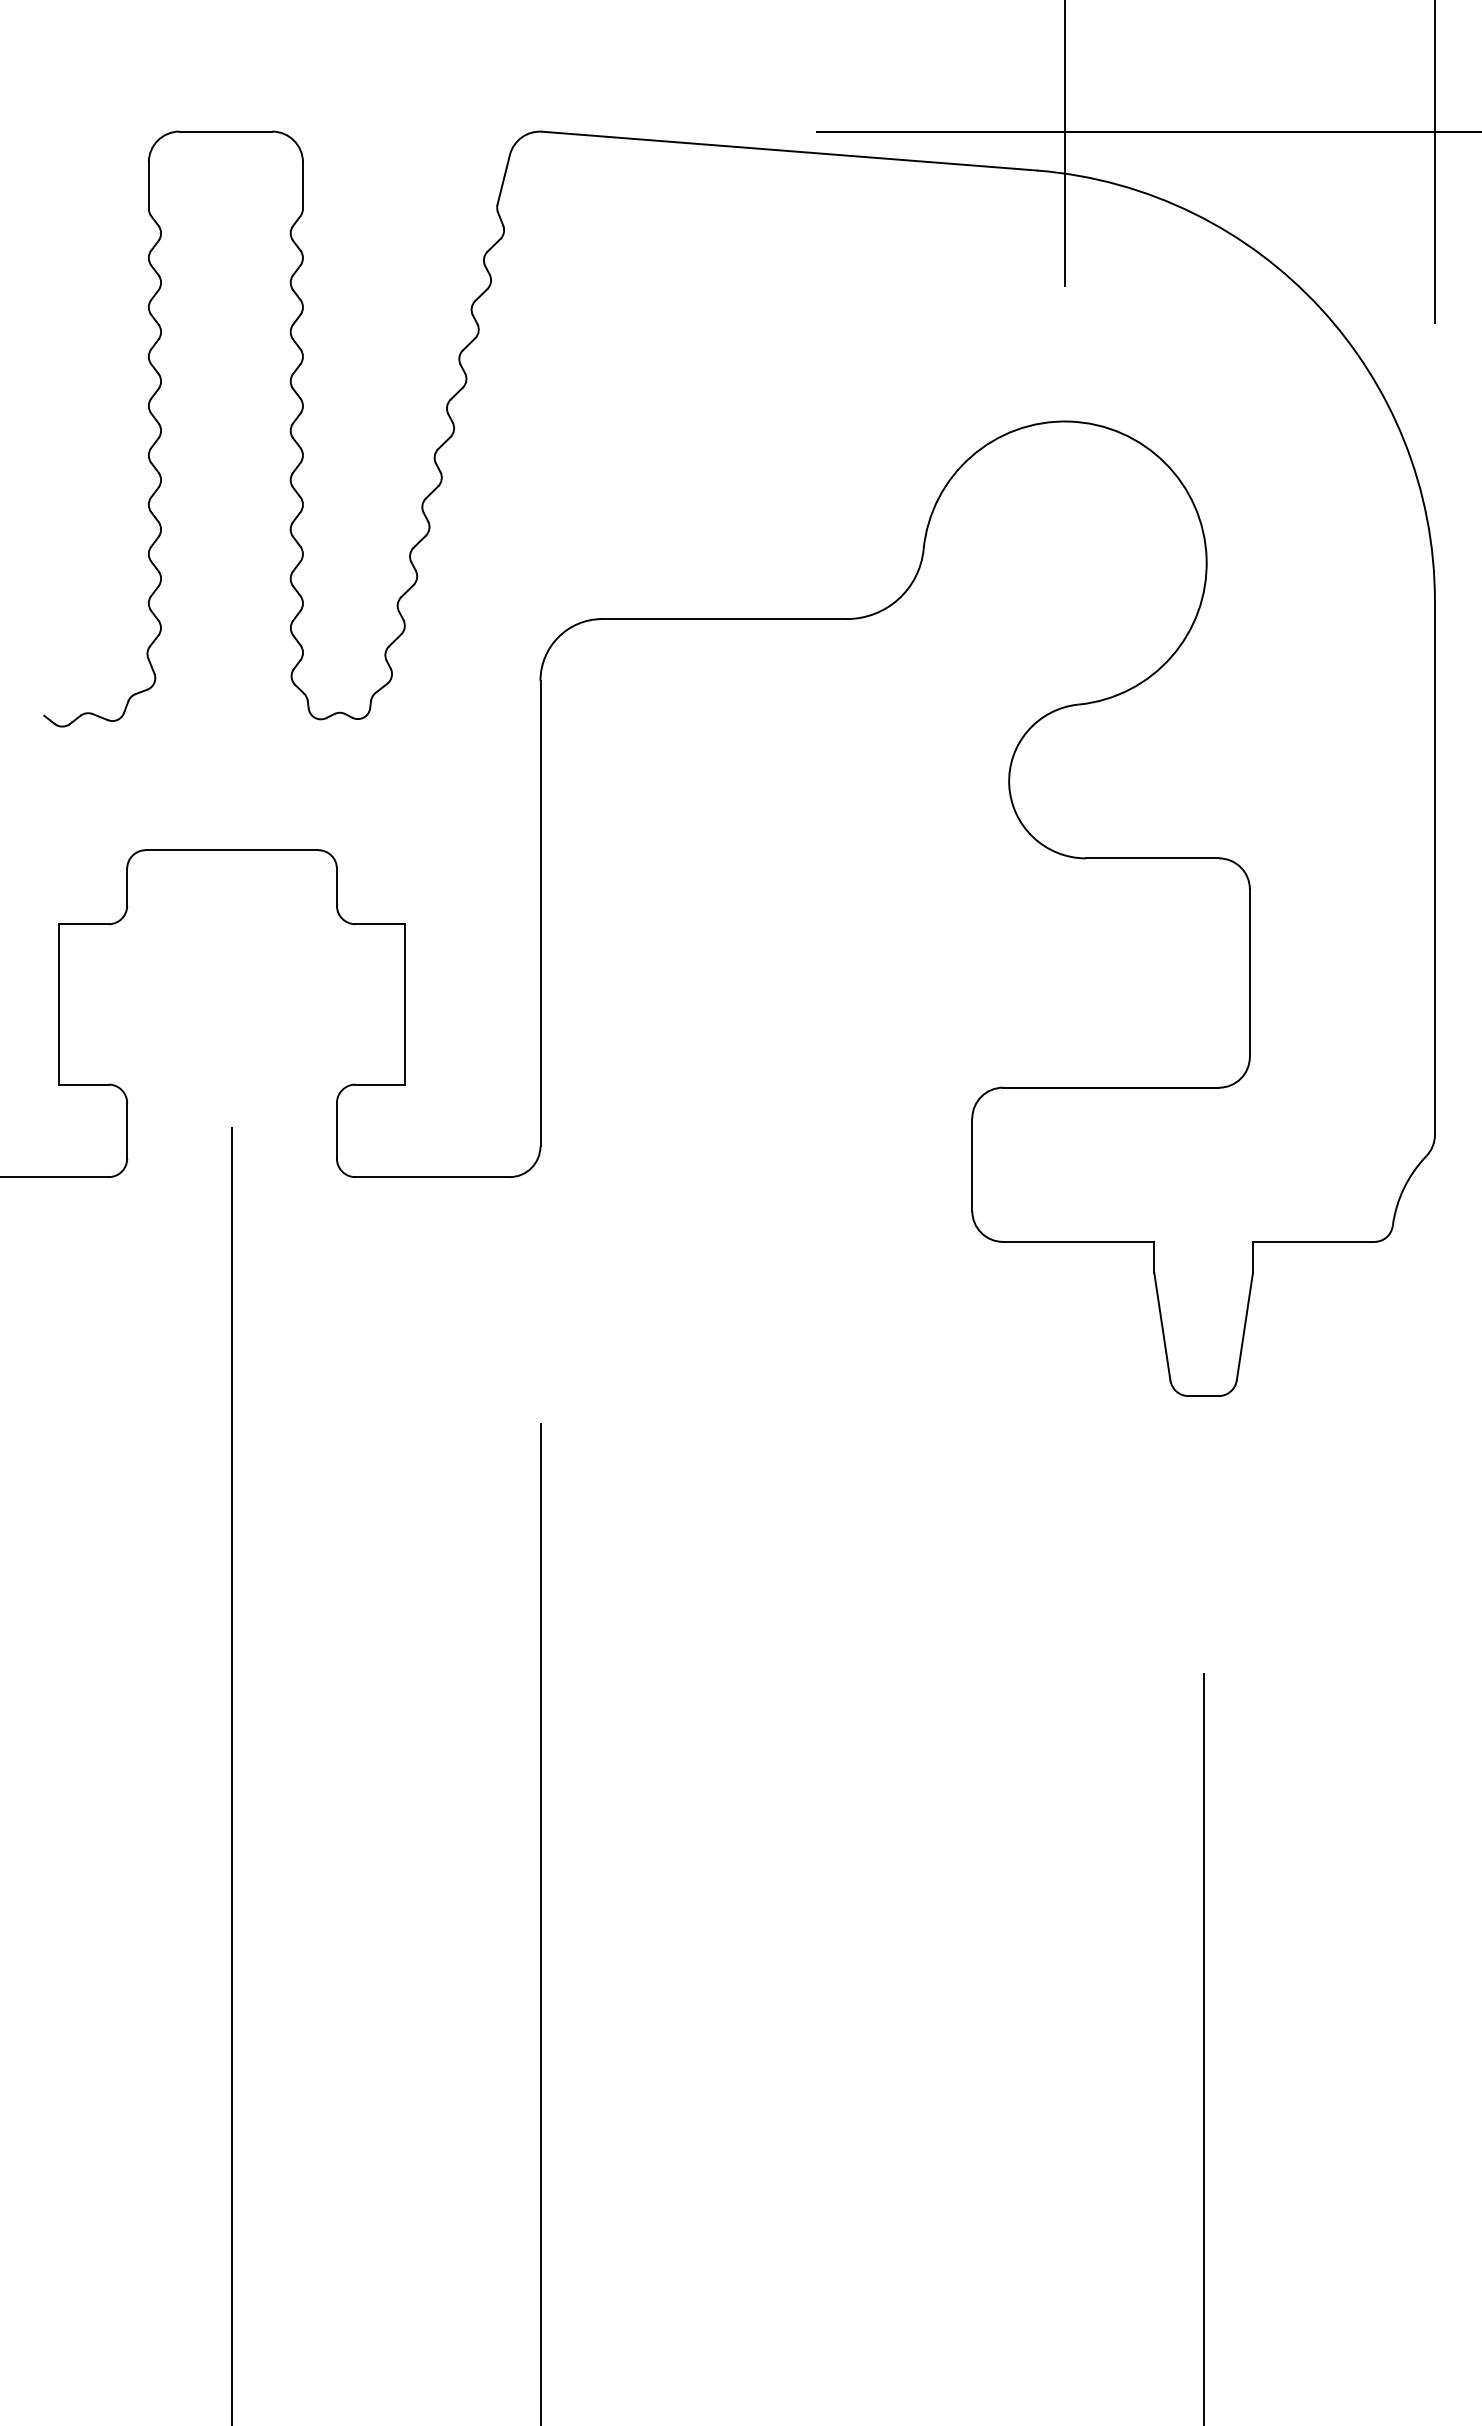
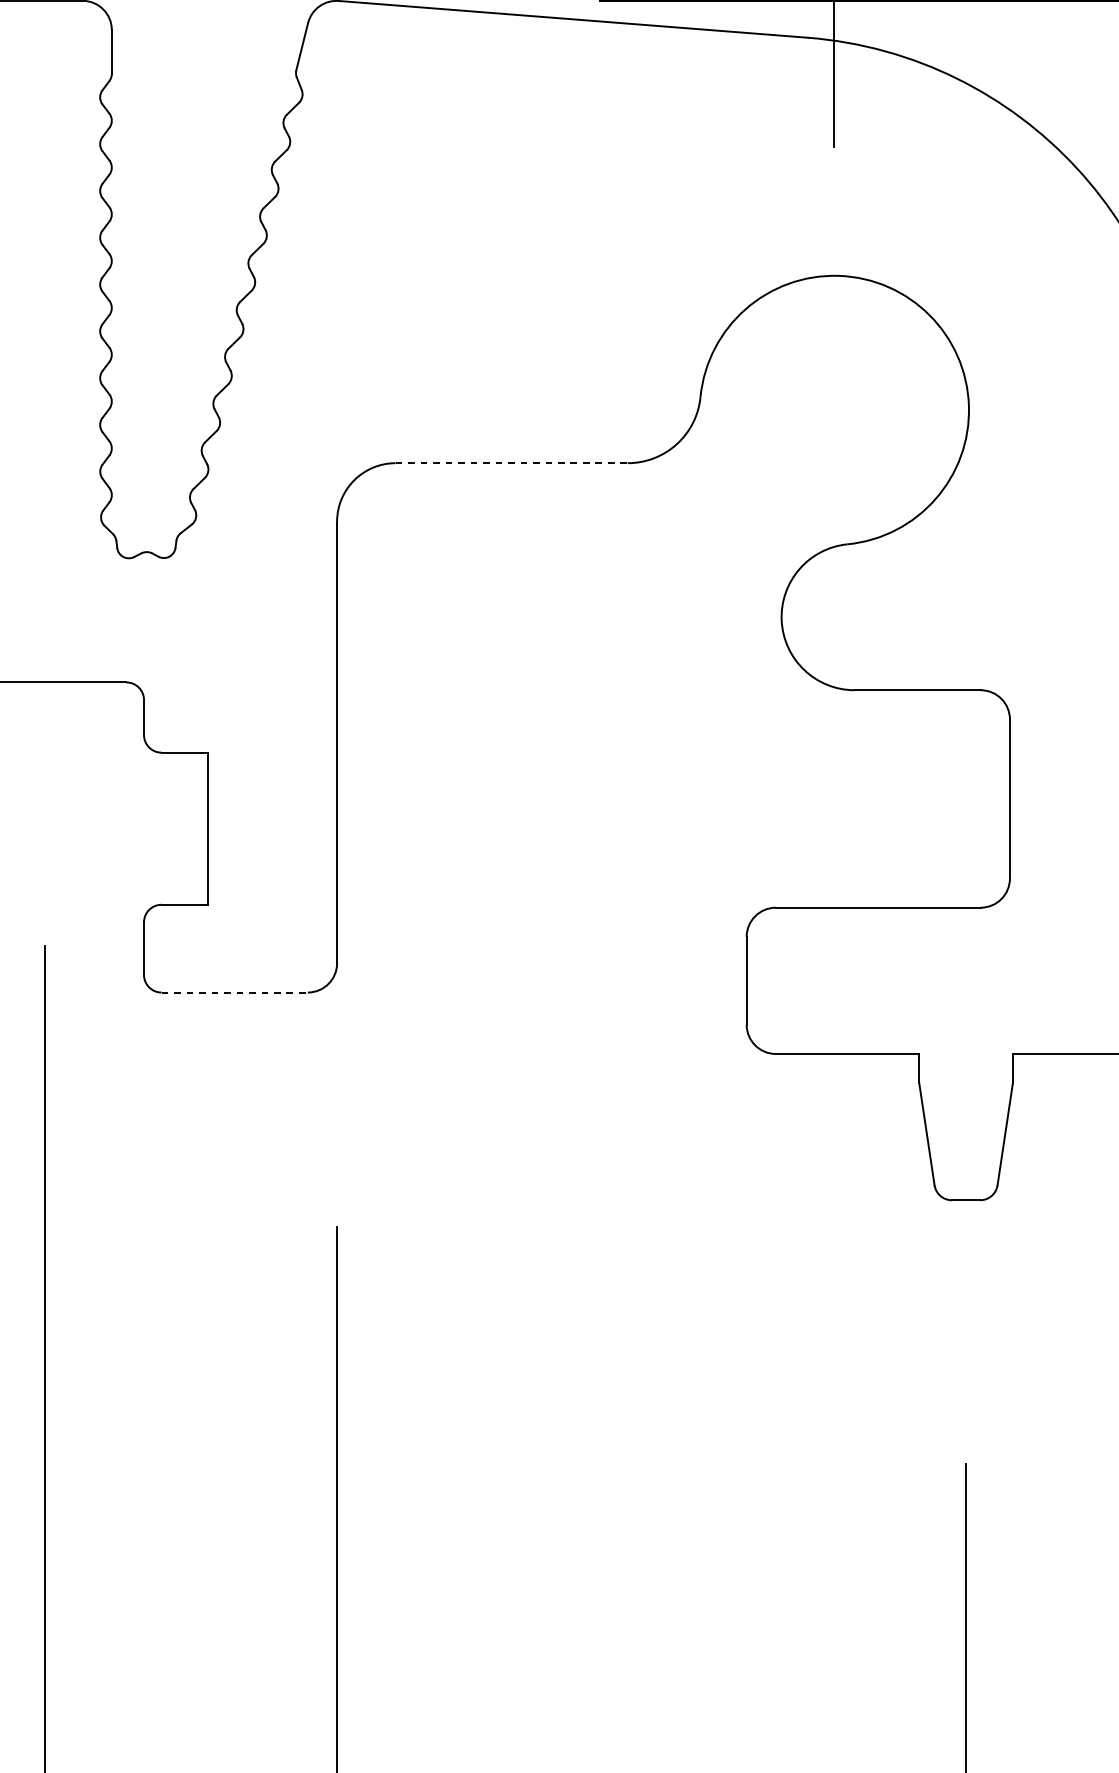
line: (725, 619) -> (512, 463), solid -> dashed
line: (433, 1177) -> (235, 992), solid -> dashed

